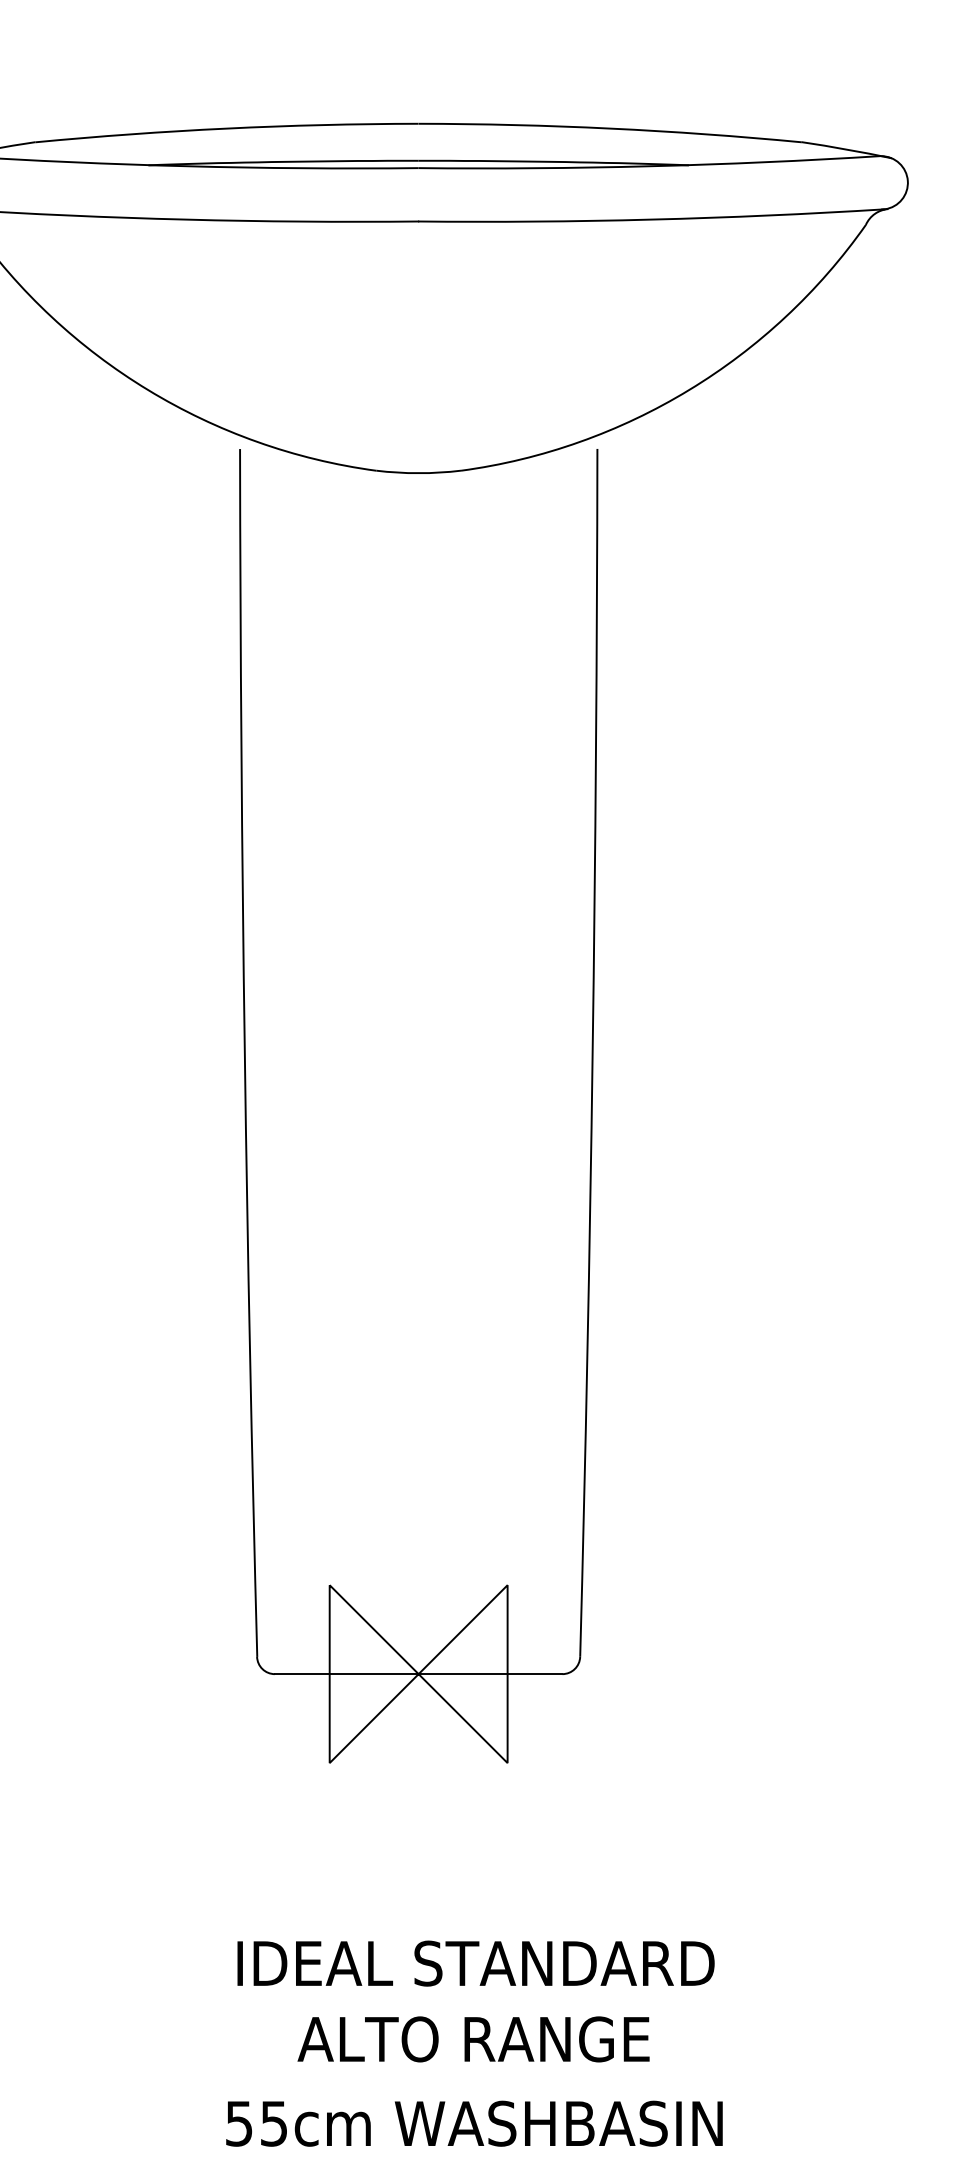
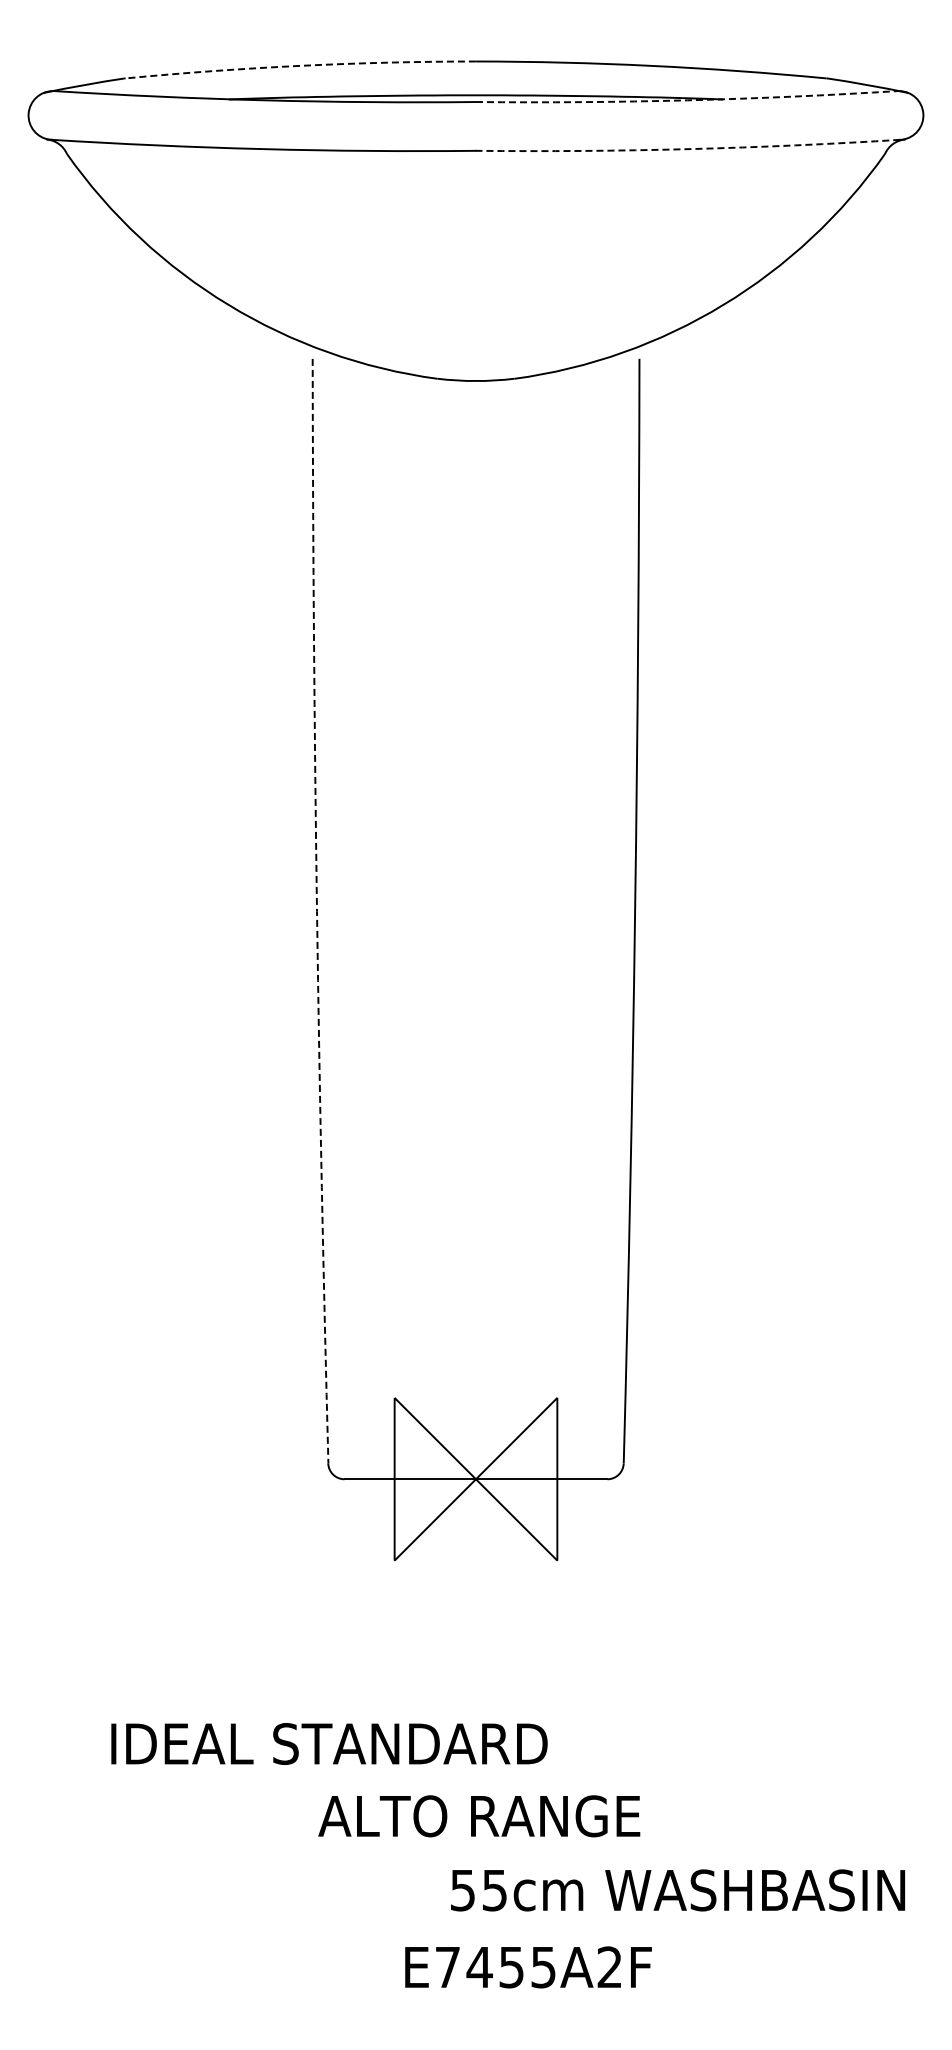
arc: (226, 128) -> (300, 65), solid -> dashed
arc: (649, 166) -> (687, 100), solid -> dashed
arc: (652, 220) -> (689, 149), solid -> dashed
arc: (245, 1053) -> (317, 911), solid -> dashed
text: (476, 1963) -> (329, 1743), moved
text: (473, 2039) -> (479, 1816), moved
text: (474, 2123) -> (678, 1890), moved

